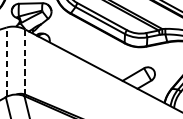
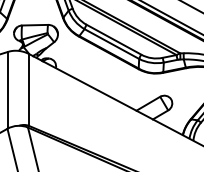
line: (6, 61) -> (8, 89), dashed -> solid
line: (25, 62) -> (29, 90), dashed -> solid

